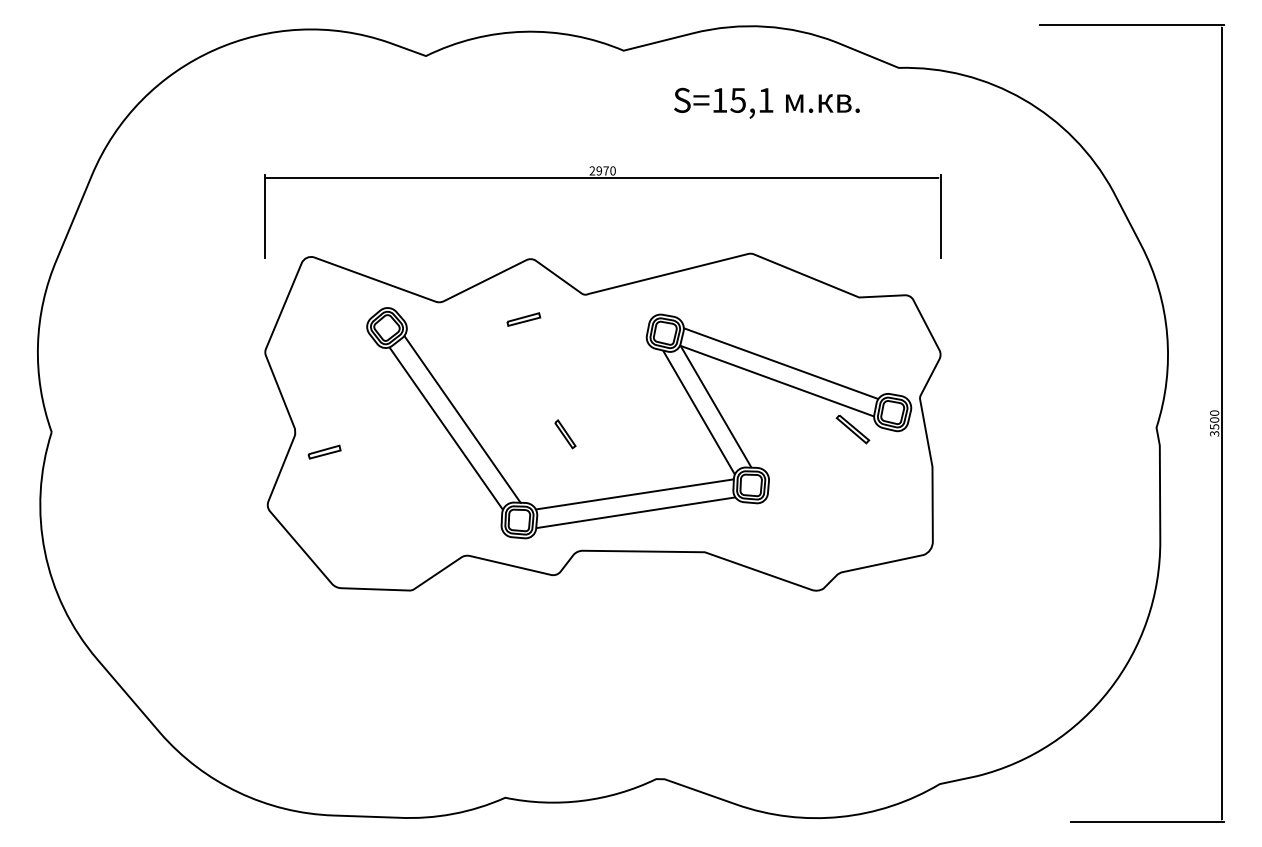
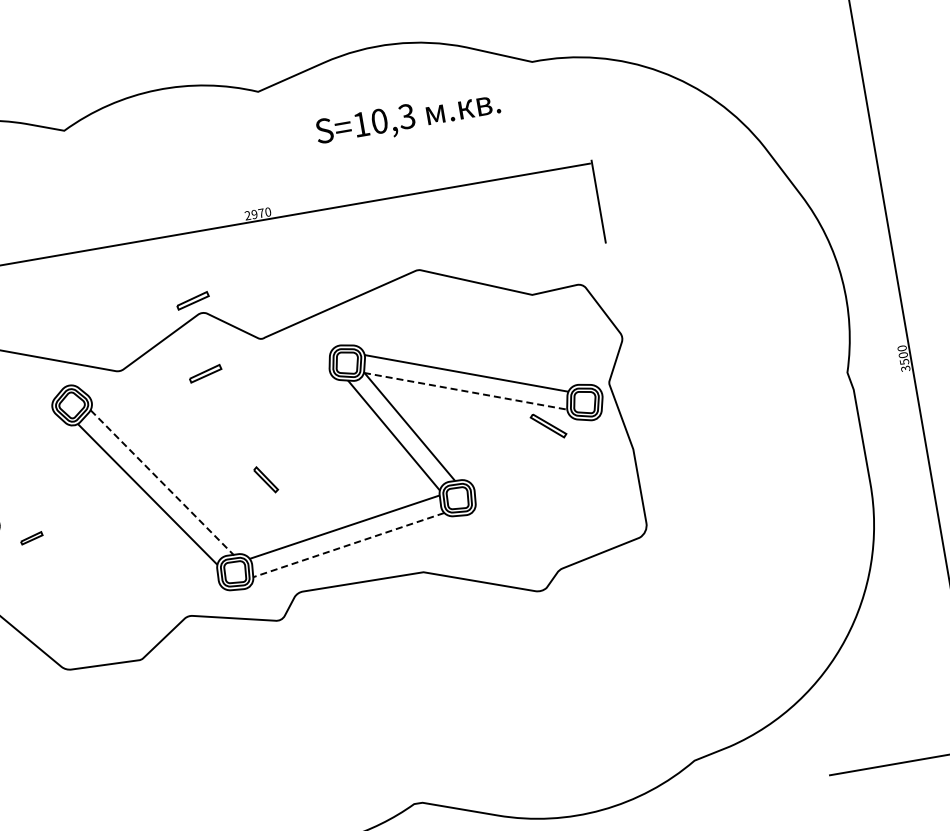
text: (751, 99) -> (392, 118), S=15,1 -> S=10,3
part: (523, 245) -> (192, 300), added
line: (777, 381) -> (466, 391), solid -> dashed
line: (462, 419) -> (162, 482), solid -> dashed
part: (324, 451) -> (31, 537), size x0.7
line: (635, 512) -> (348, 544), solid -> dashed

